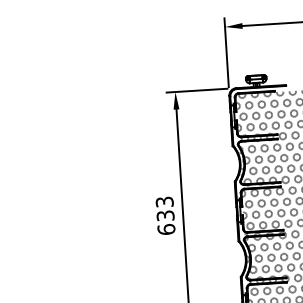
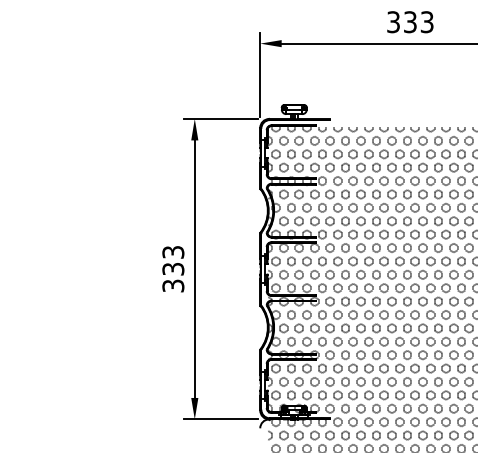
text: (166, 229) -> (173, 285), 633 -> 333

